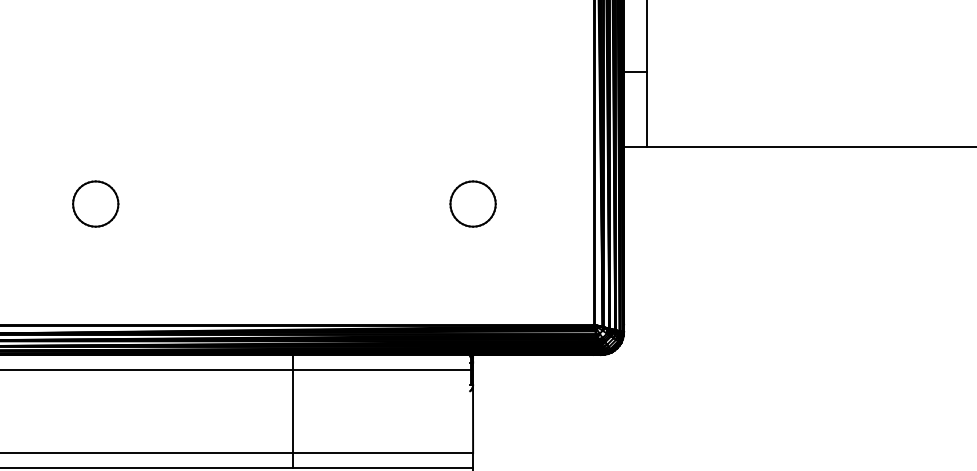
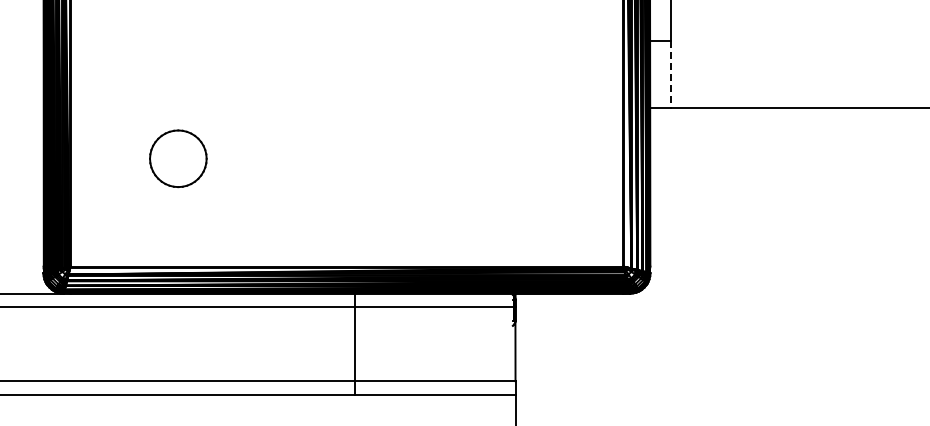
line: (646, 109) -> (670, 74), solid -> dashed
part: (95, 203) -> (178, 158), size x1.4
part: (473, 203) -> (515, 158), removed

